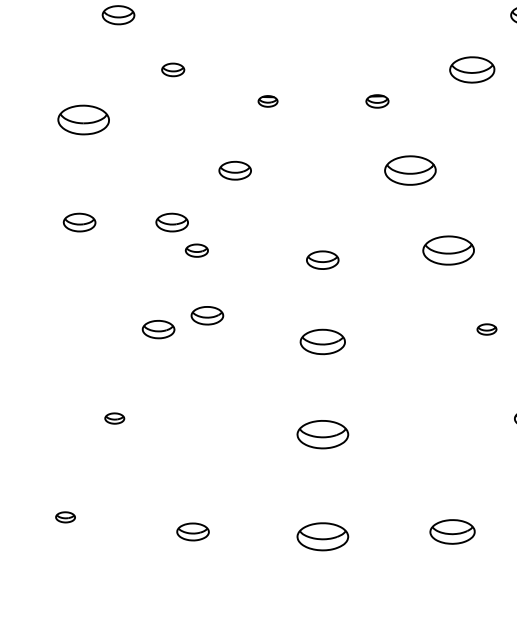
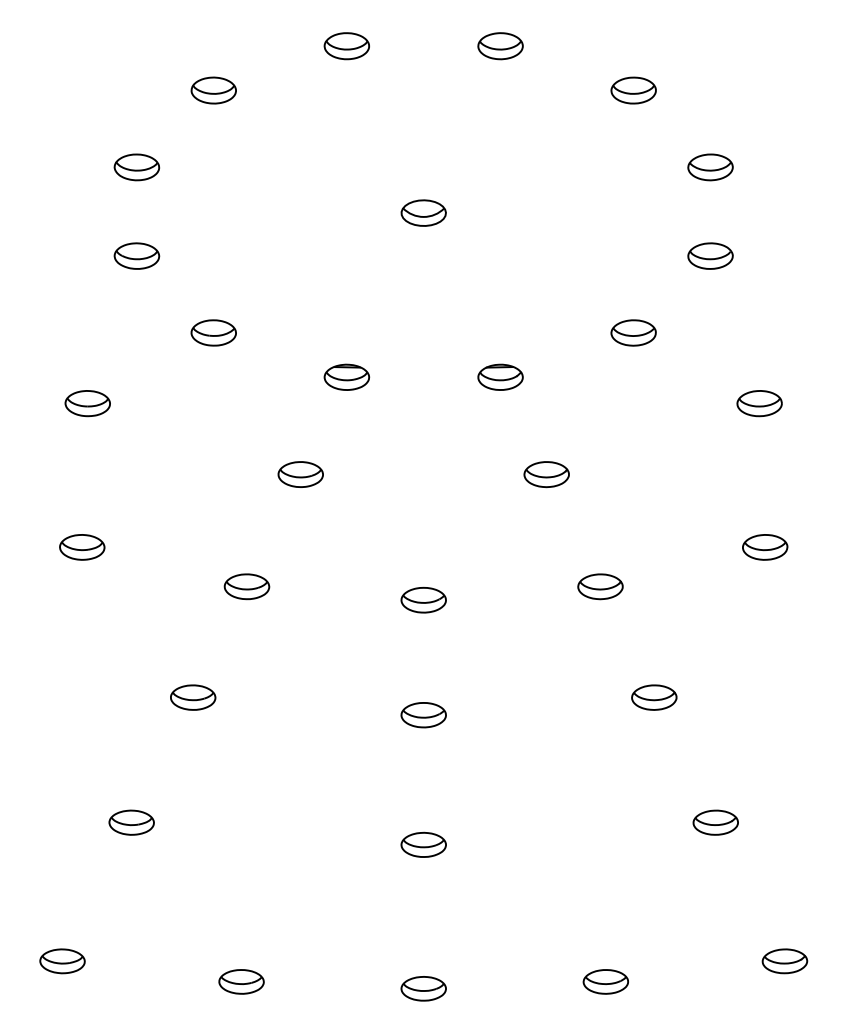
part: (173, 69) -> (213, 332), size x1.43
part: (472, 69) -> (633, 332), size x0.71
part: (267, 100) -> (346, 376), size x1.67
part: (377, 100) -> (500, 376), size x1.43
part: (83, 120) -> (87, 403), size x0.62
part: (410, 170) -> (546, 474), size x0.62
part: (172, 222) -> (212, 547), removed
part: (196, 250) -> (246, 586), size x1.43
part: (448, 250) -> (600, 586), size x0.62
part: (207, 315) -> (261, 677), removed
part: (487, 329) -> (654, 697), size x1.67
part: (322, 342) -> (423, 715), size x0.71
part: (114, 418) -> (131, 822), size x1.67
part: (322, 434) -> (423, 844), size x0.62
part: (65, 517) -> (62, 961), size x1.67
part: (452, 531) -> (605, 981), size x0.71
part: (322, 536) -> (423, 988), size x0.62

